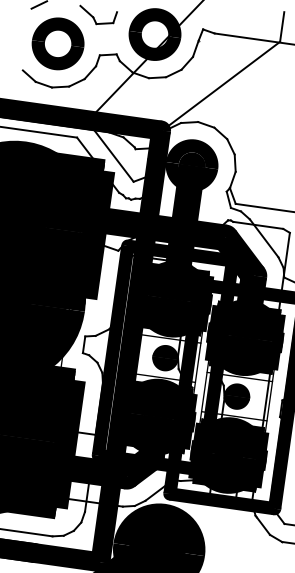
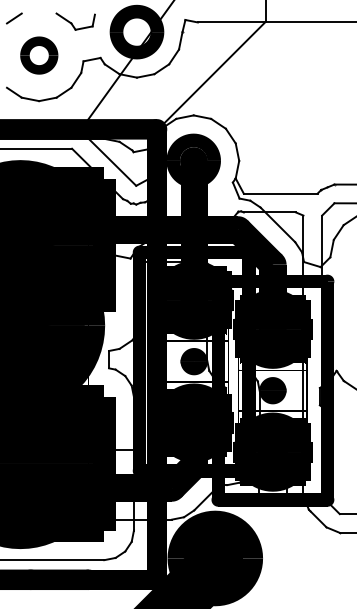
part: (58, 43) -> (39, 55), size x0.7

